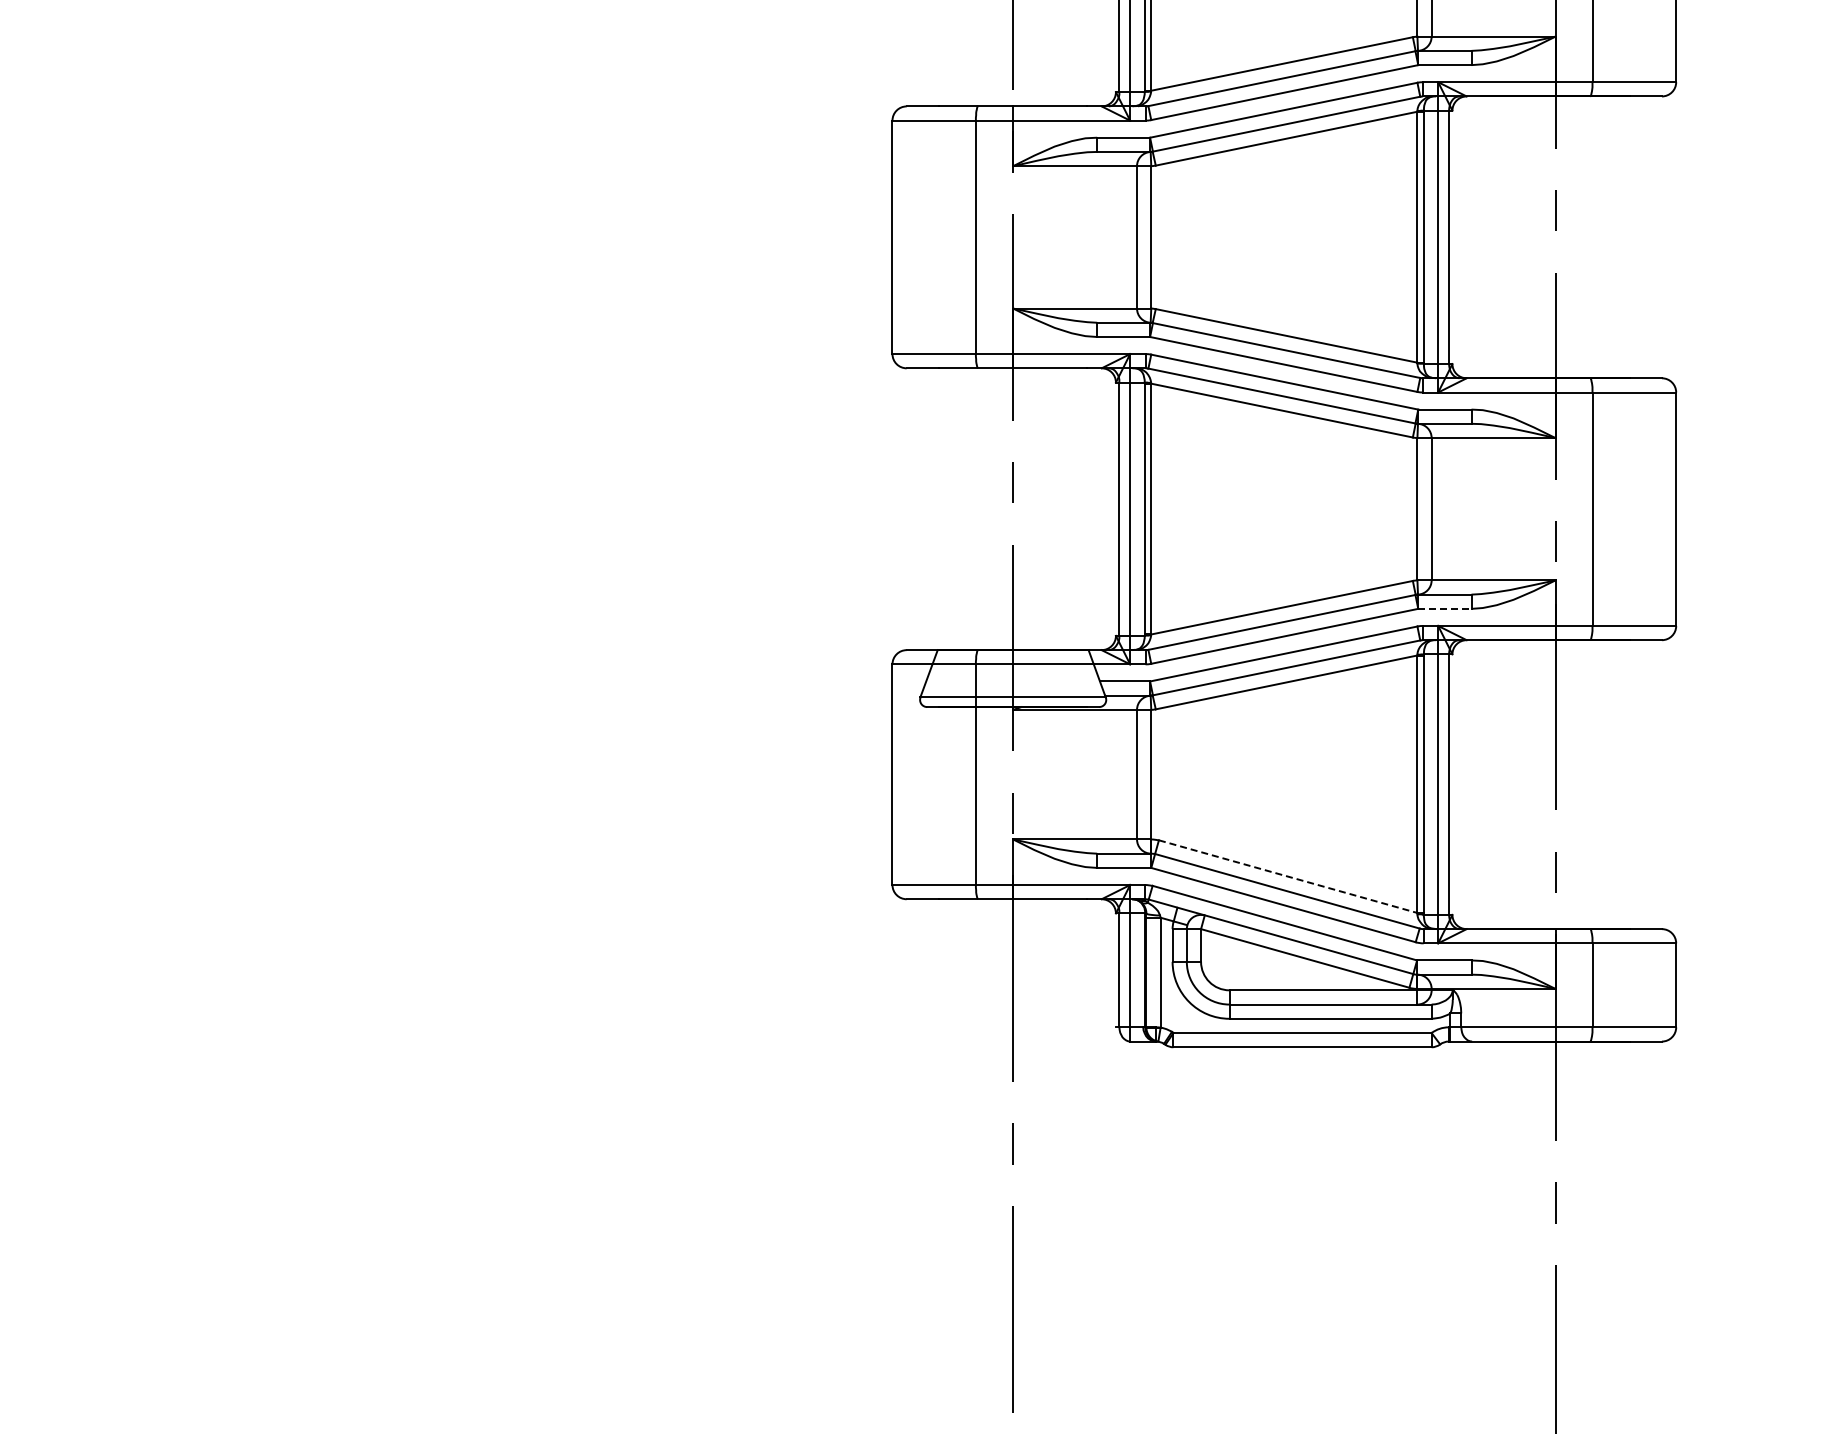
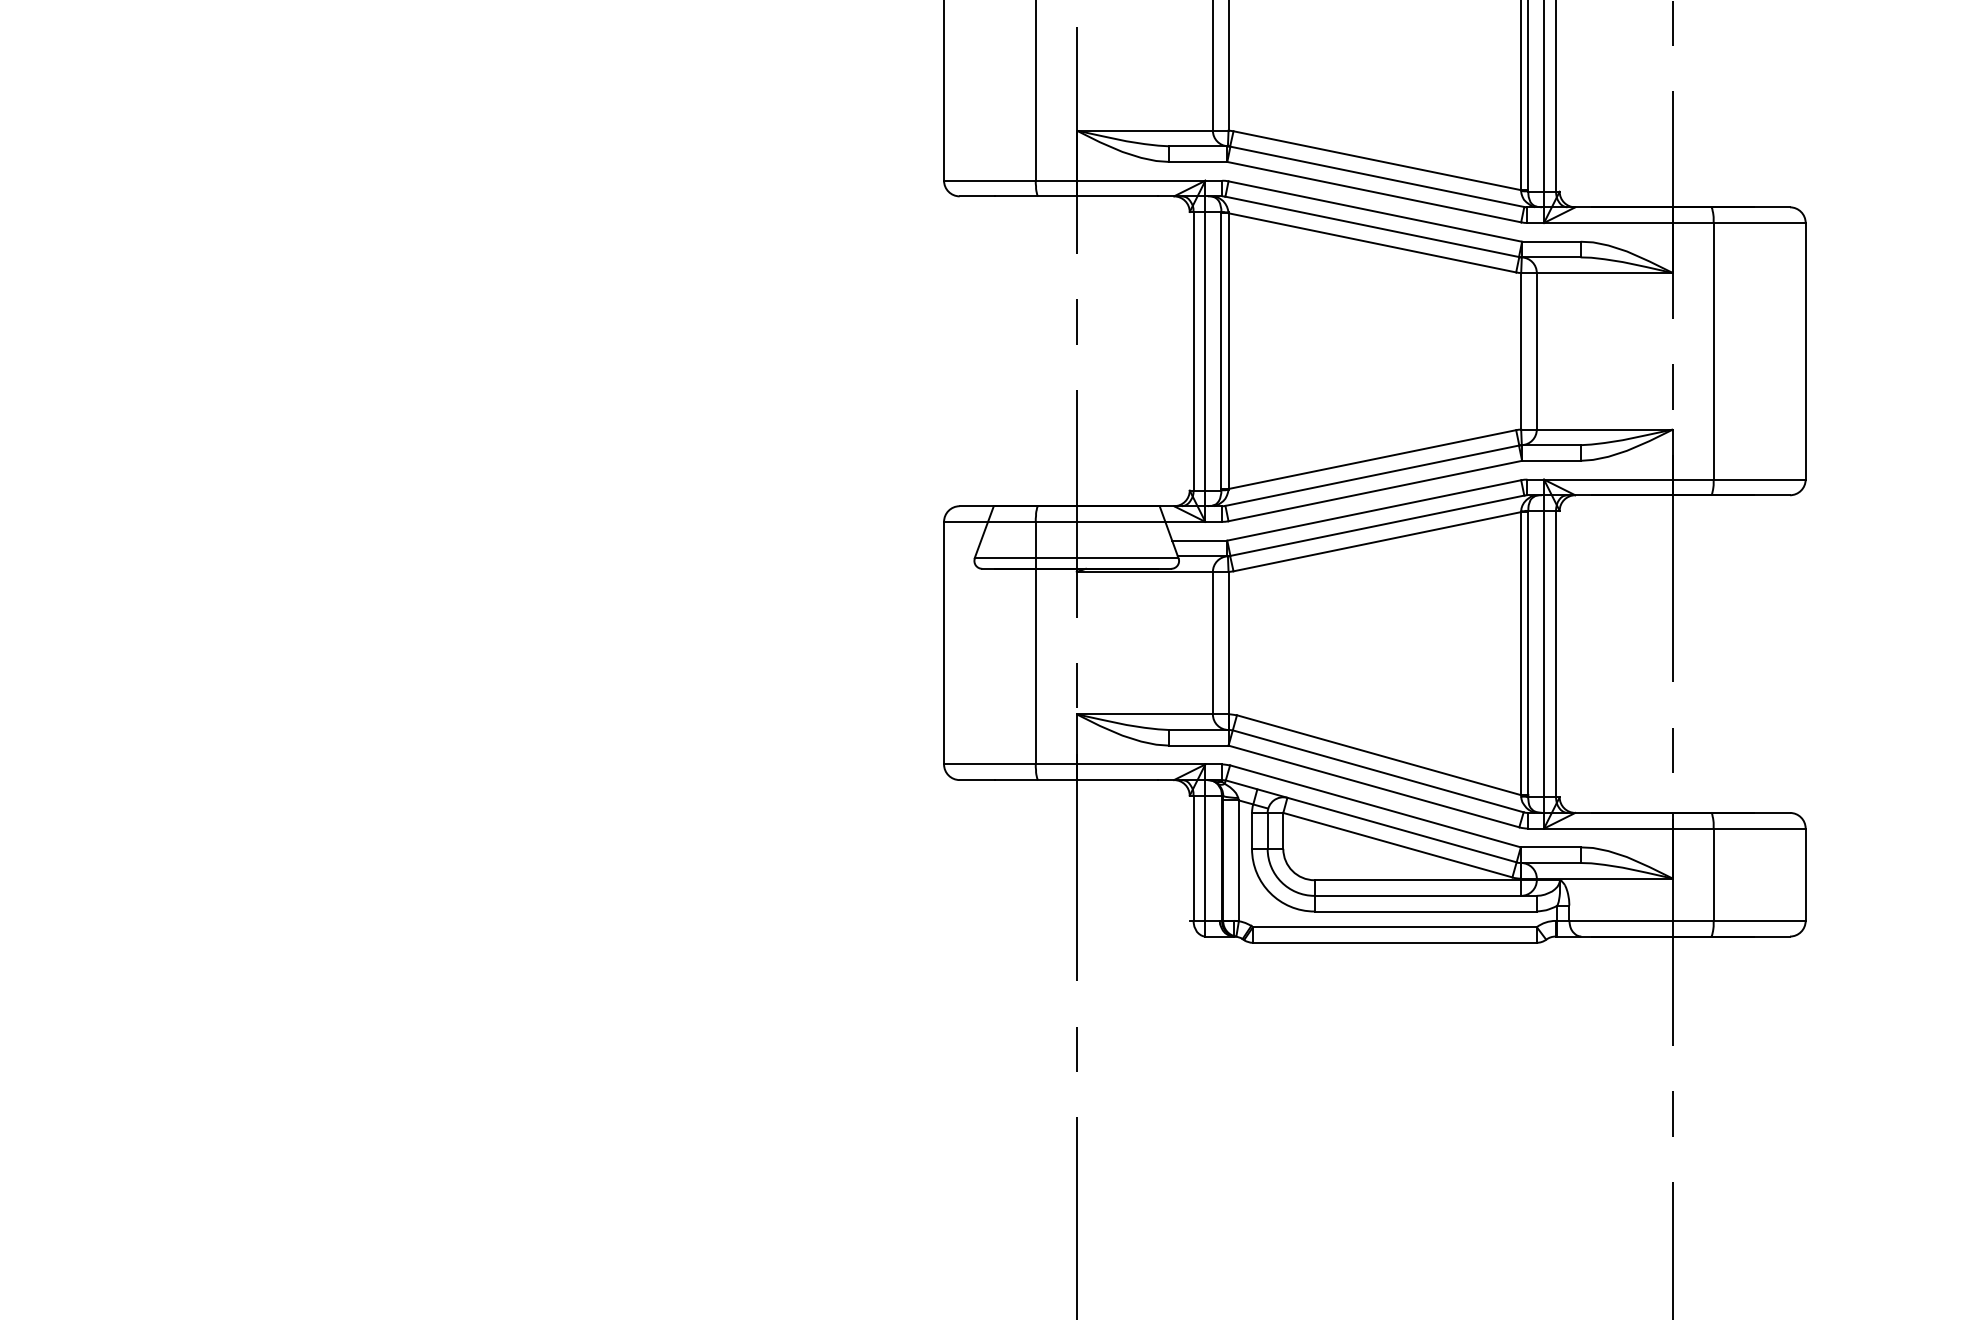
line: (1444, 608) -> (1550, 460), dashed -> solid
line: (1288, 876) -> (1379, 755), dashed -> solid

